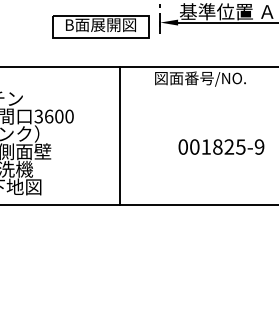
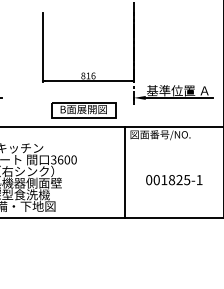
part: (100, 26) -> (83, 110), moved
line: (120, 135) -> (125, 172), moved
text: (259, 147) -> (199, 180), 001825-9 -> 001825-1

